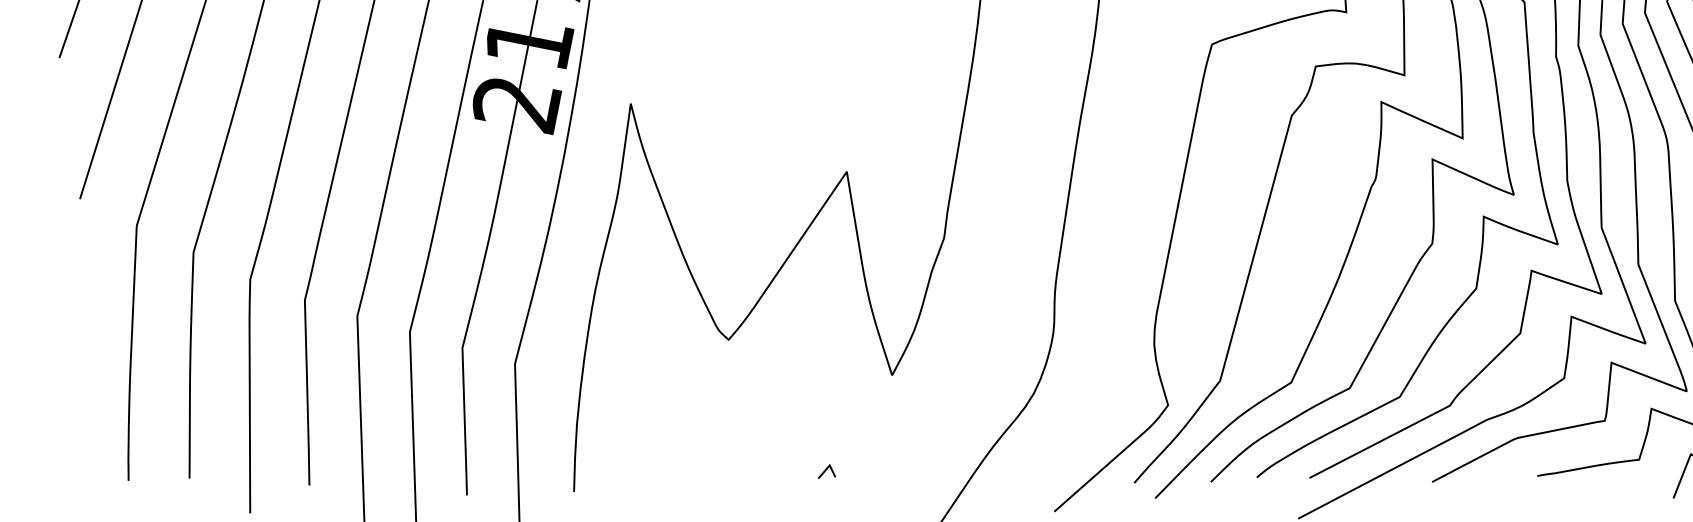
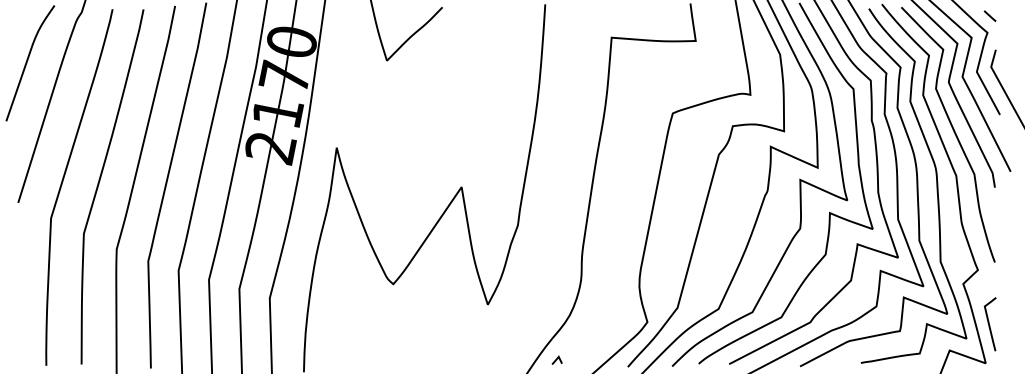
line: (825, 469) -> (556, 359), moved

